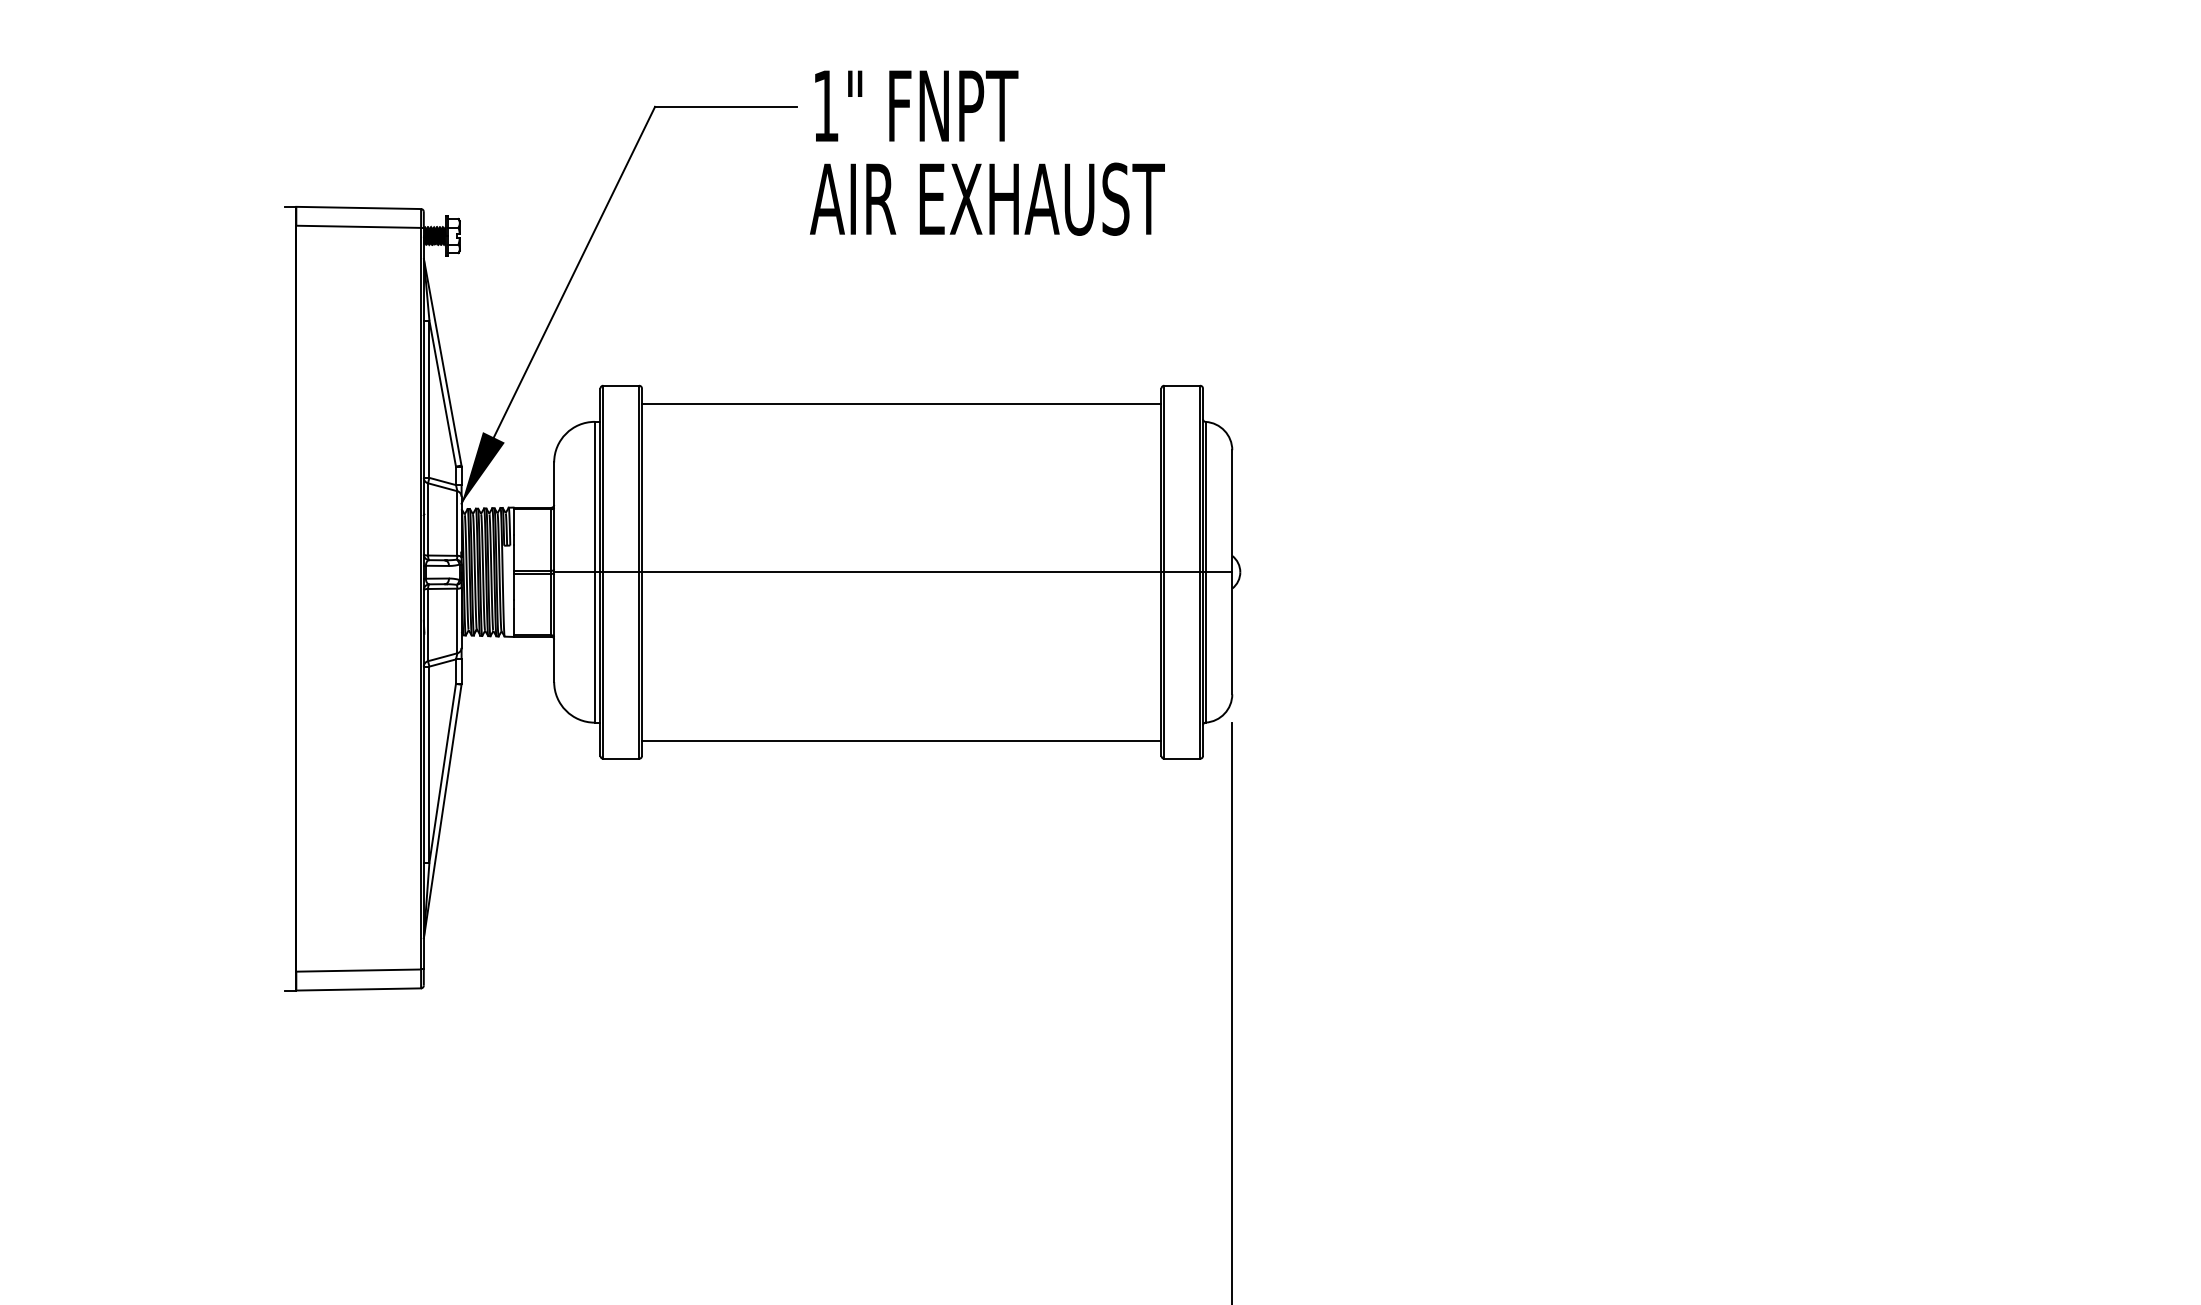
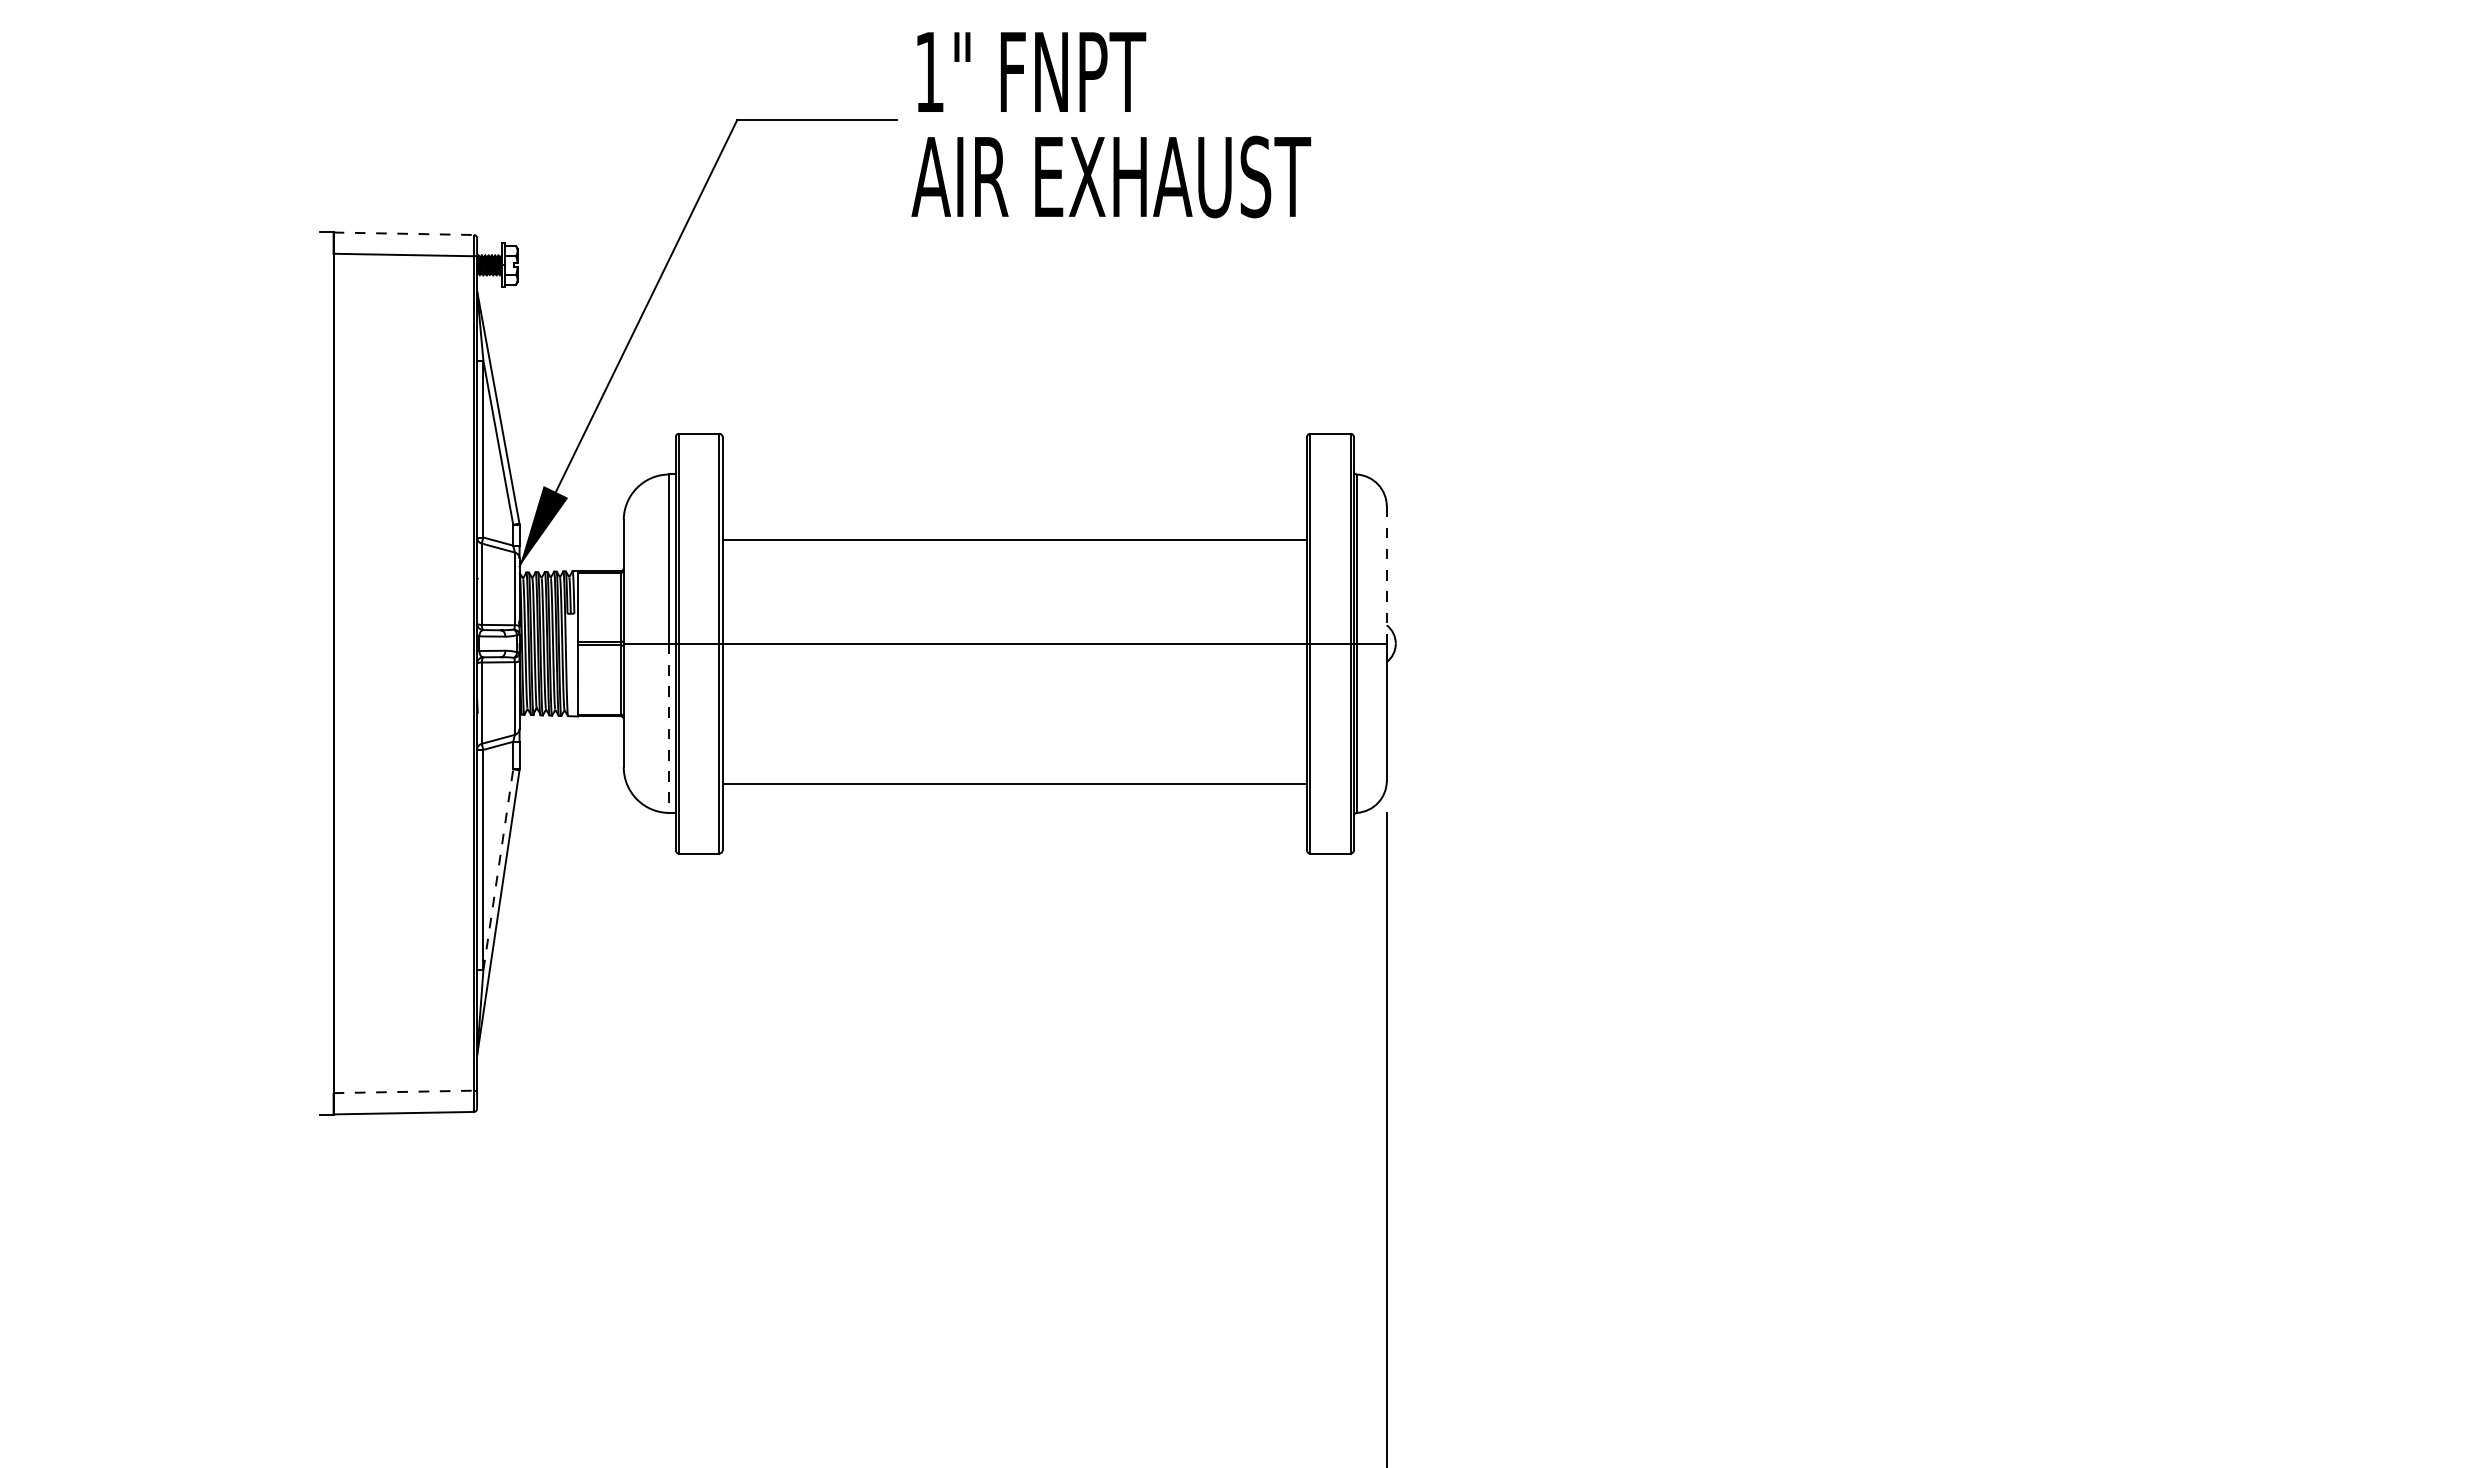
text: (987, 153) -> (1111, 125), moved
line: (359, 207) -> (404, 233), solid -> dashed
line: (901, 404) -> (1014, 540), moved
line: (1232, 511) -> (1386, 575), solid -> dashed
line: (594, 647) -> (669, 728), solid -> dashed
line: (901, 740) -> (1014, 784), moved
line: (442, 772) -> (498, 869), solid -> dashed
line: (359, 970) -> (404, 1091), solid -> dashed

